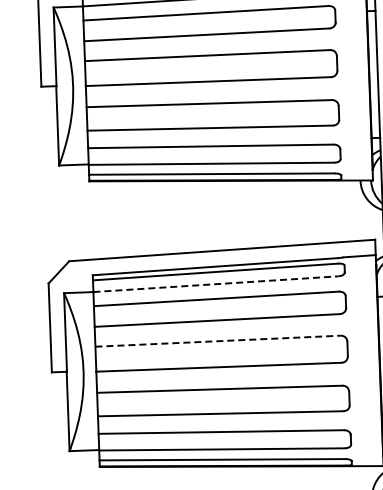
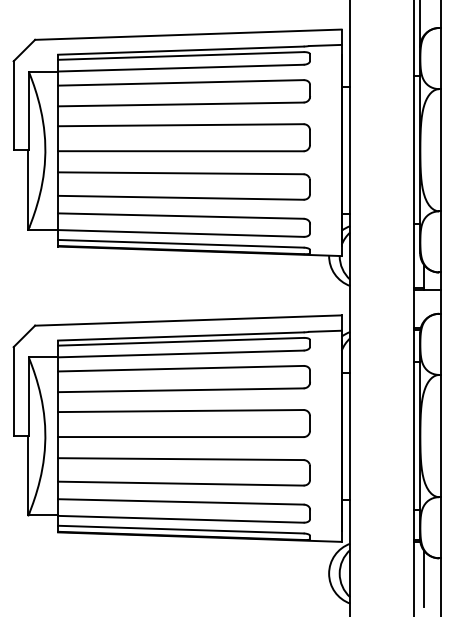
line: (215, 283) -> (180, 353), dashed -> solid
line: (217, 341) -> (180, 411), dashed -> solid

